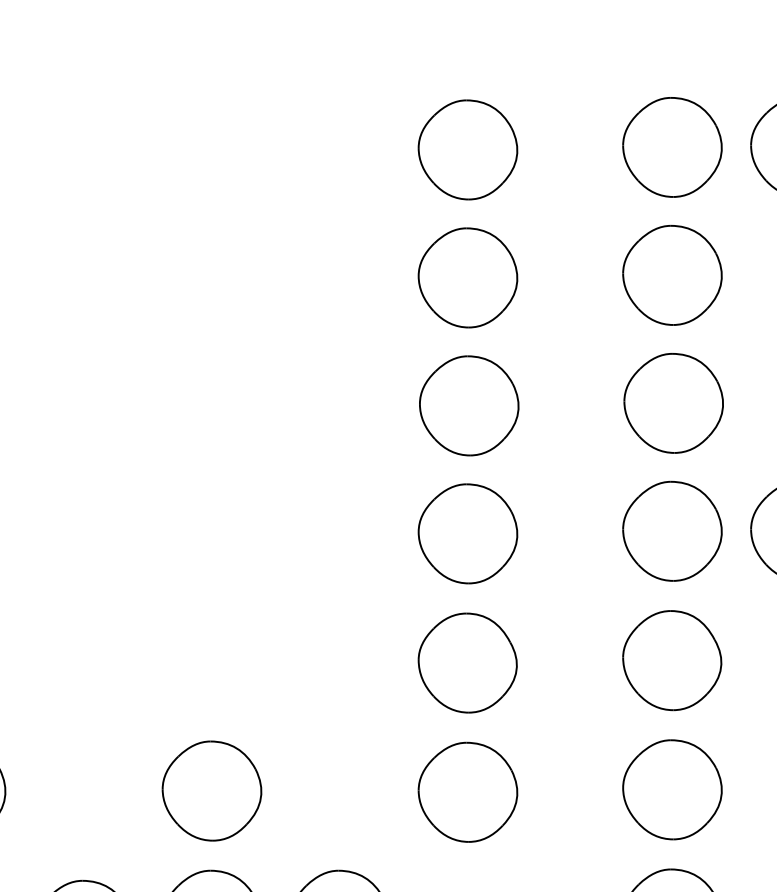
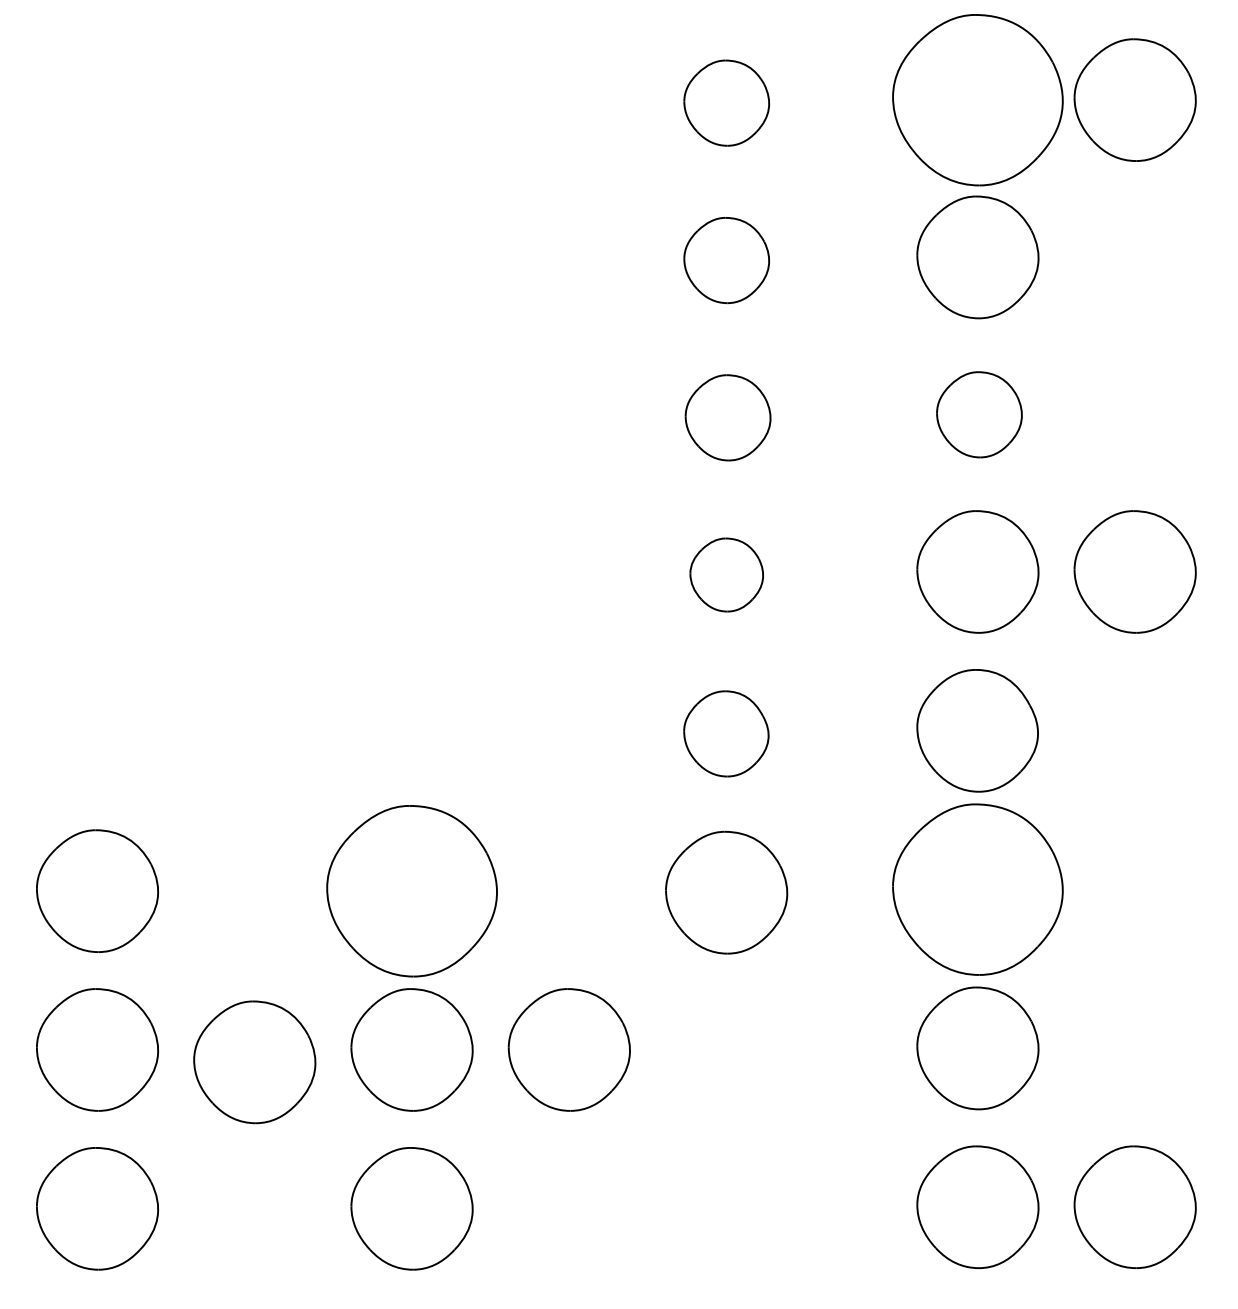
part: (672, 146) -> (977, 99), size x1.4
part: (467, 149) -> (726, 102), size x0.7
part: (467, 277) -> (726, 260), size x0.7
part: (673, 403) -> (979, 414), size x0.7
part: (468, 405) -> (727, 417), size x0.7
part: (467, 533) -> (726, 574), size x0.6
part: (467, 662) -> (726, 733), size x0.7
part: (672, 789) -> (977, 889), size x1.4
part: (211, 790) -> (411, 890), size x1.4

